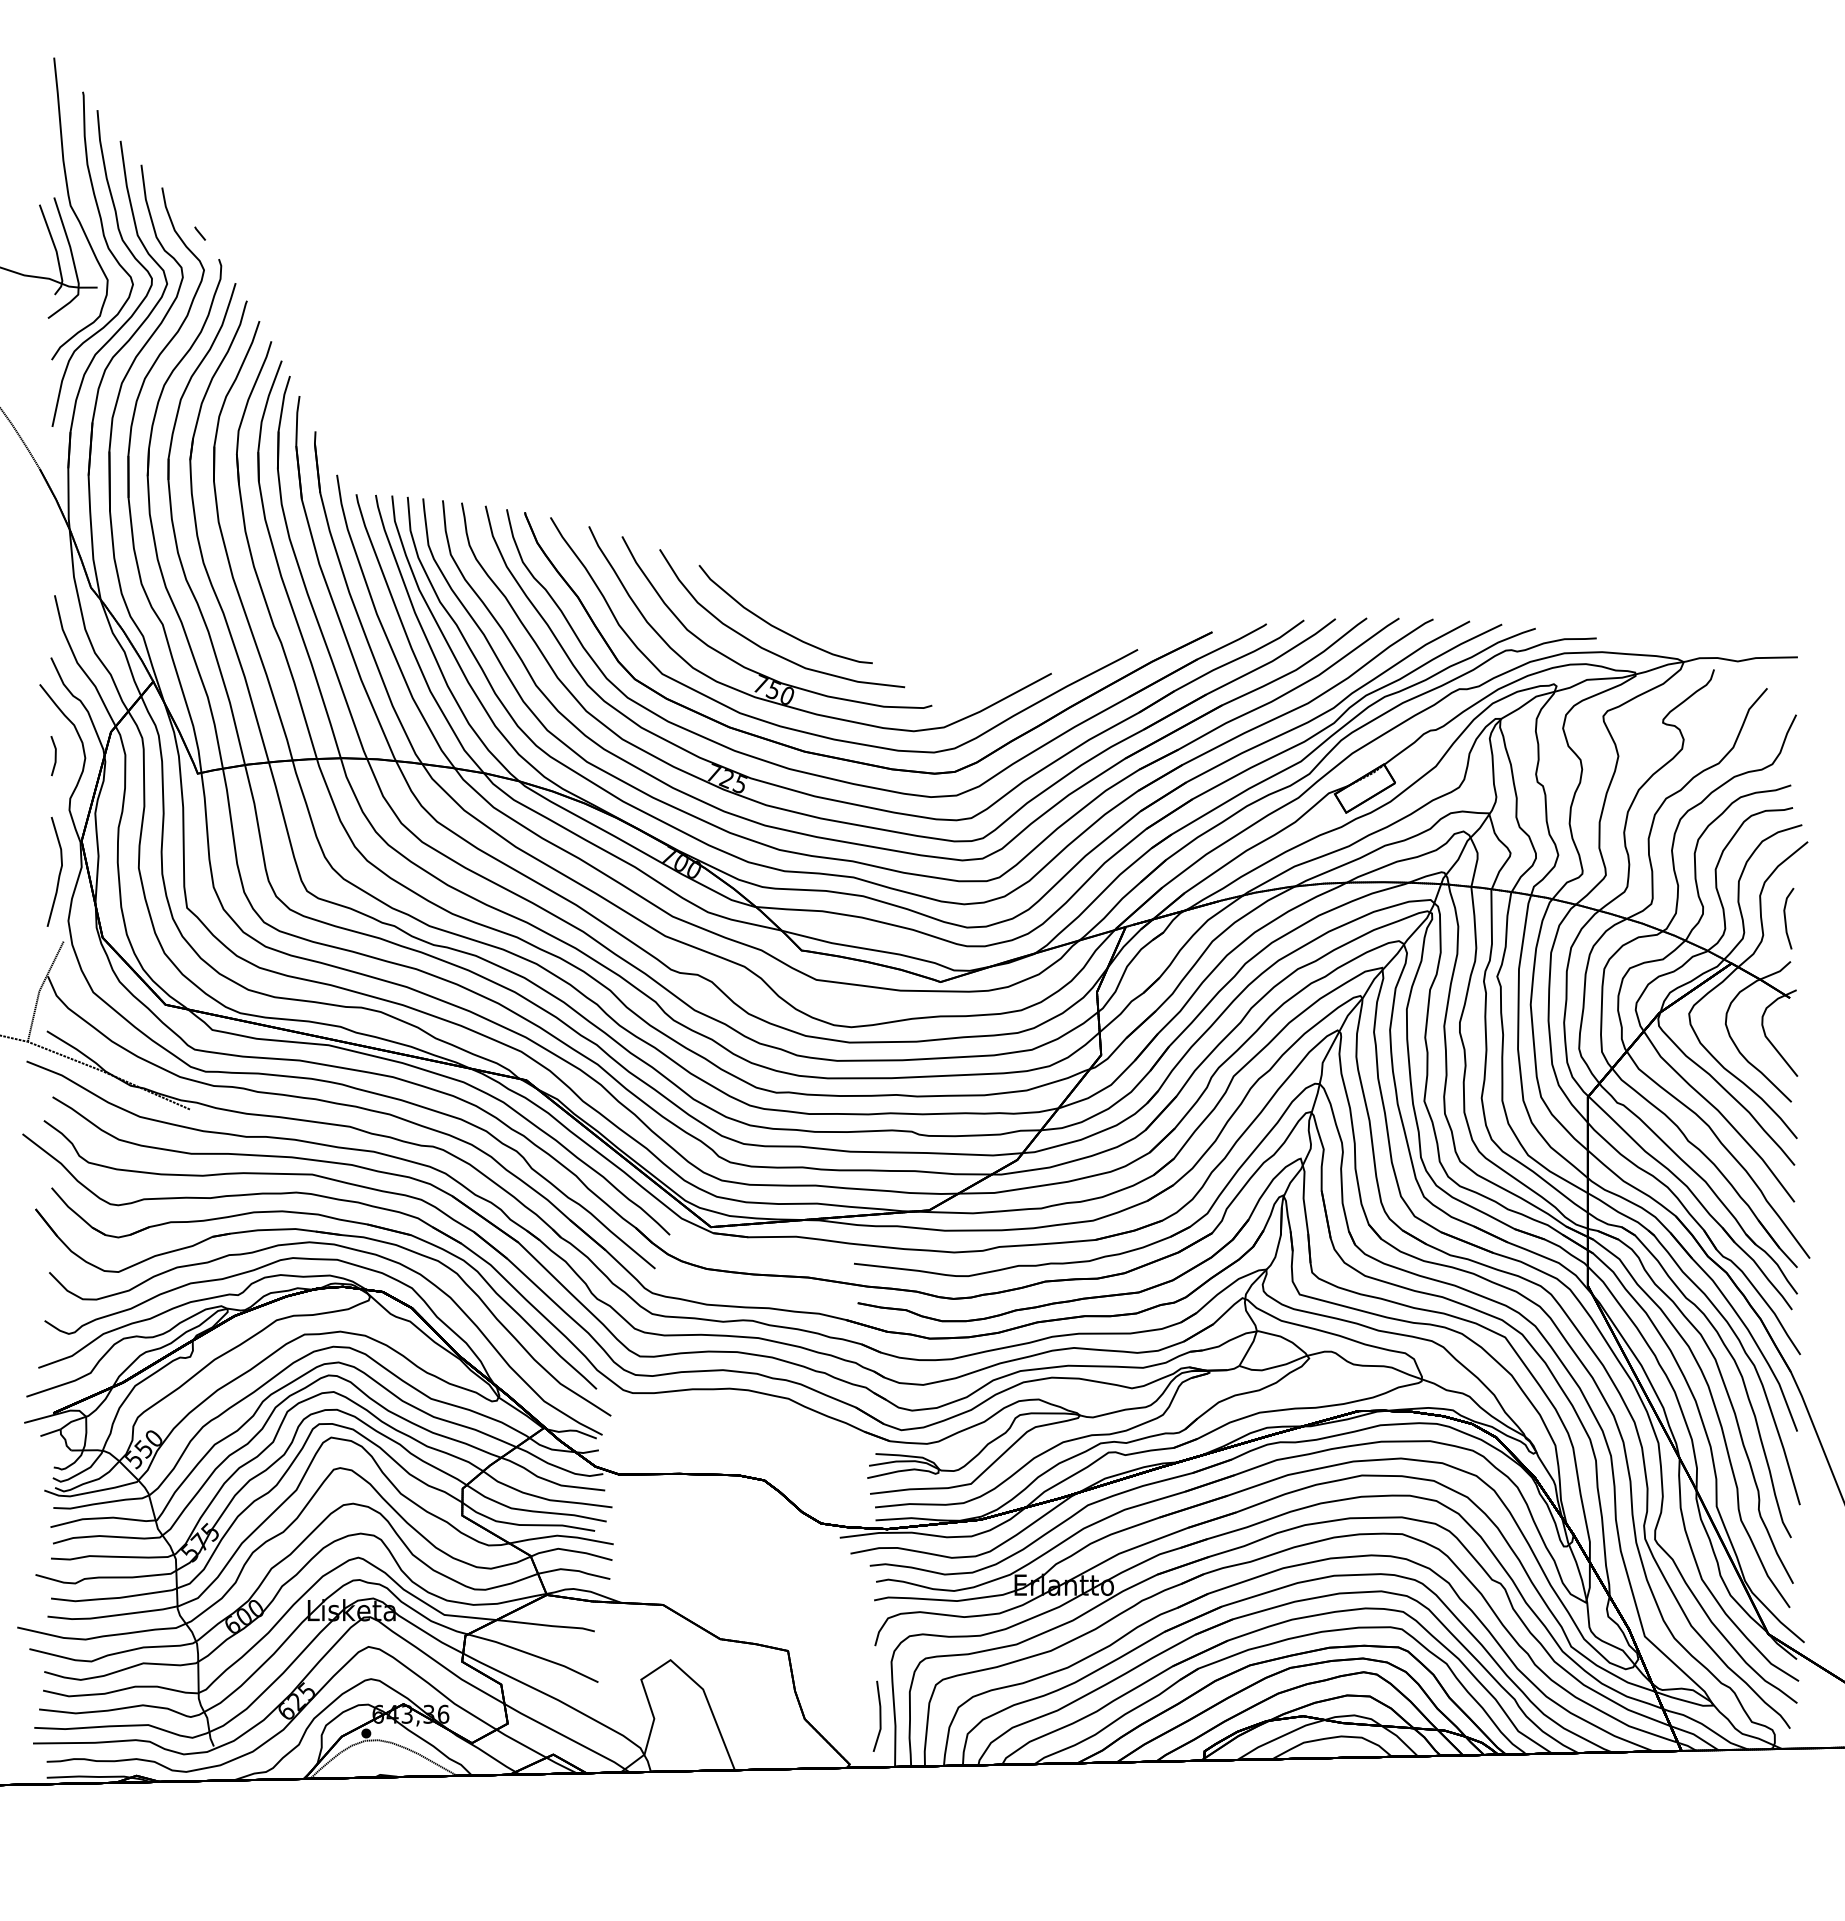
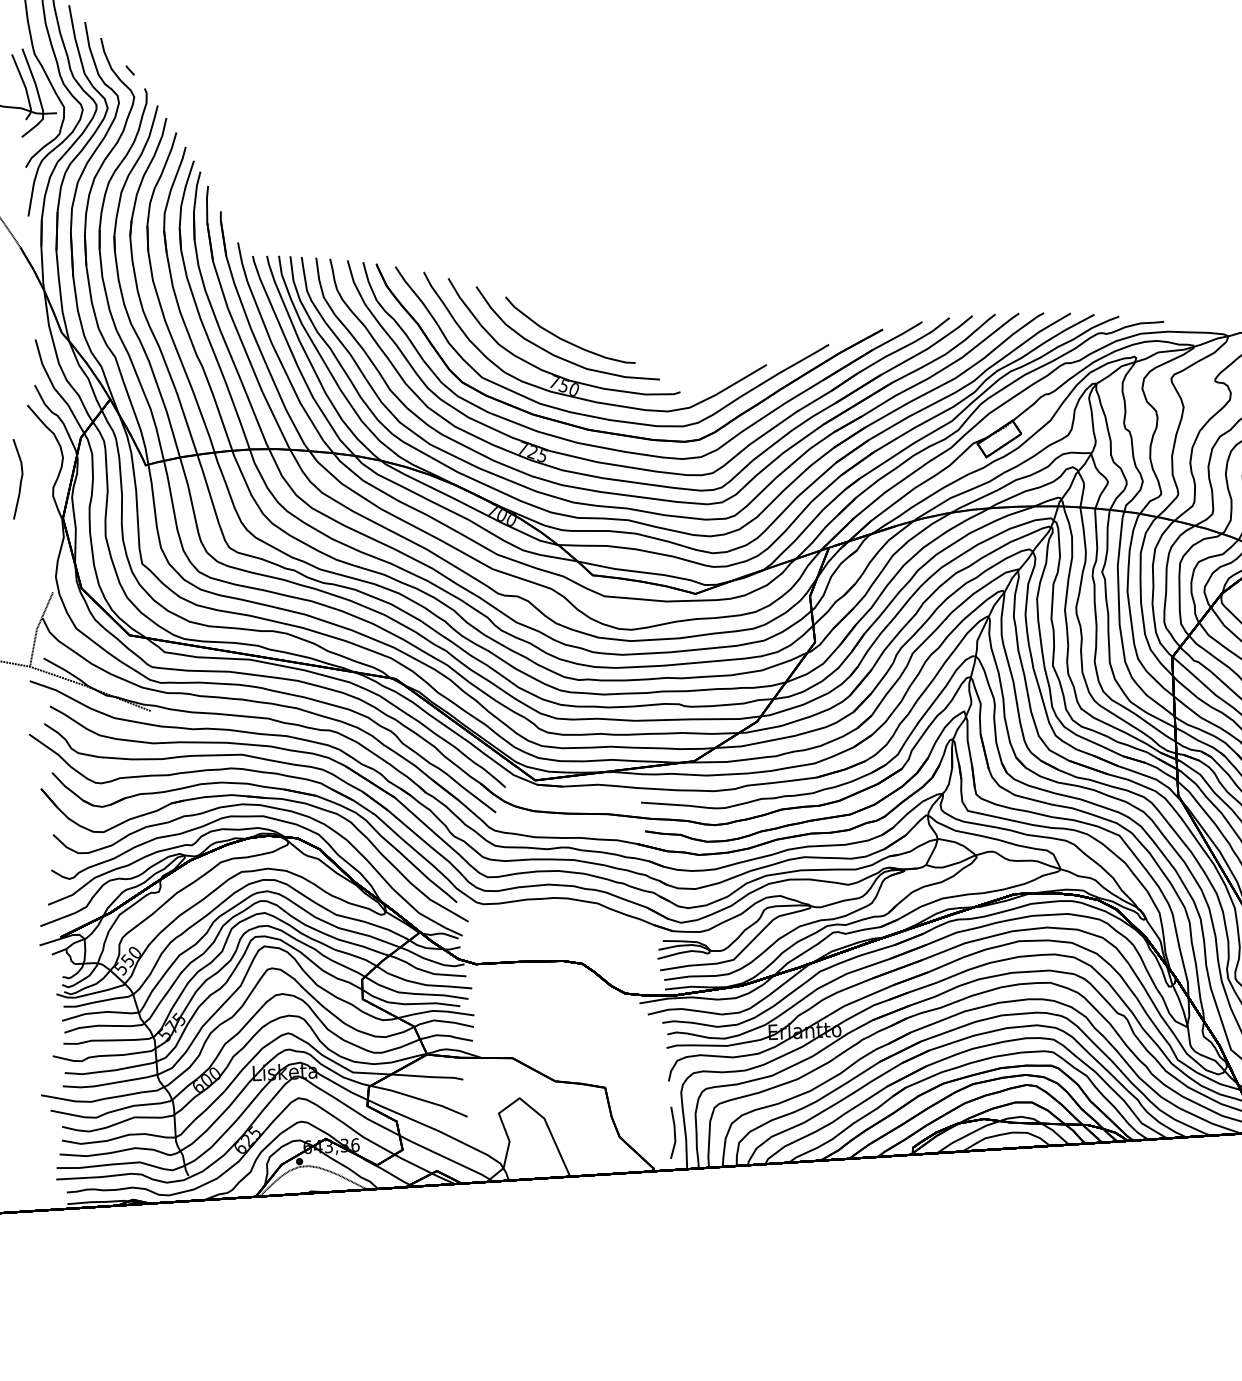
line: (54, 756) -> (40, 457), removed
curve: (59, 871) -> (20, 478), moved

